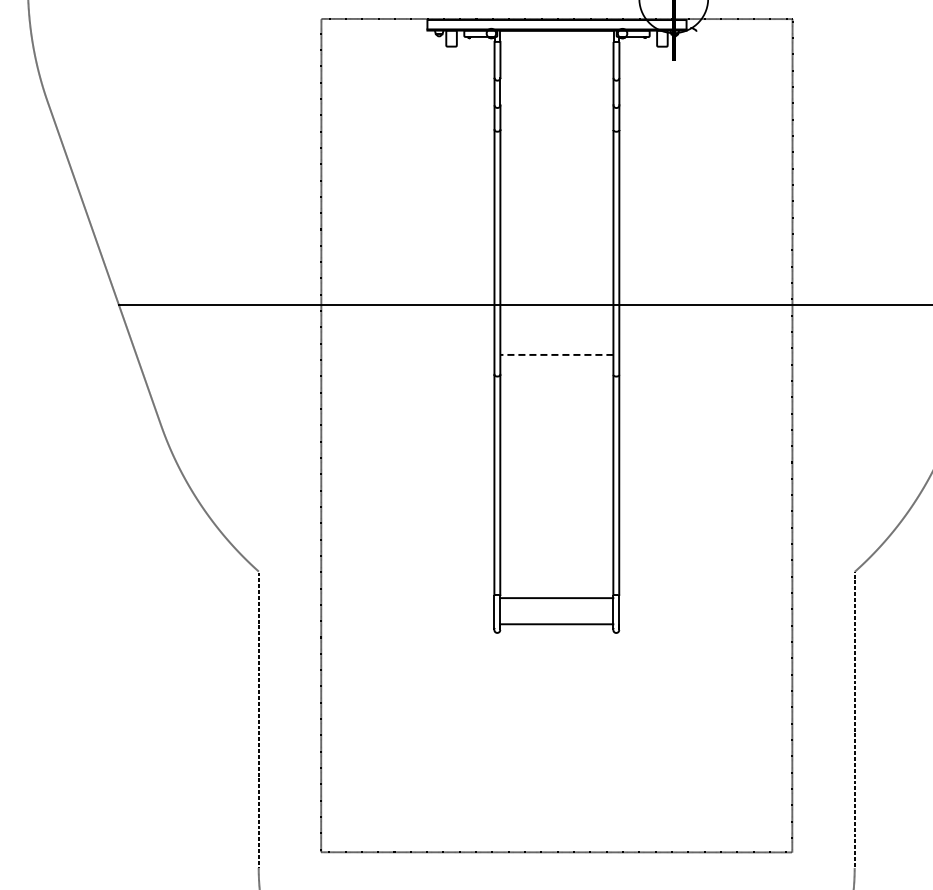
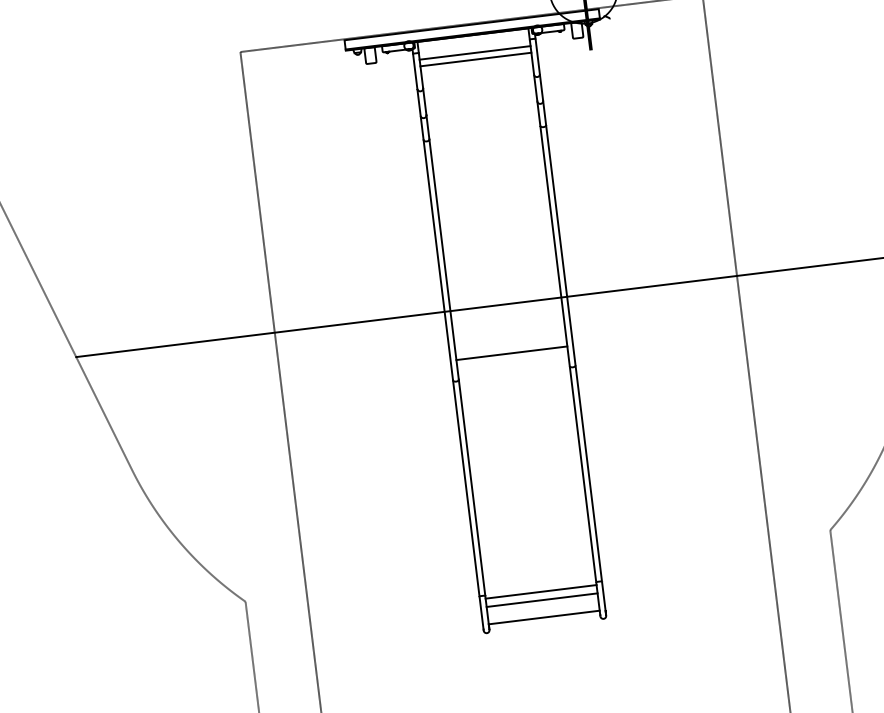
line: (556, 48) -> (474, 52), added
line: (556, 55) -> (475, 59), added
line: (556, 354) -> (511, 352), dashed -> solid
line: (556, 606) -> (541, 600), added

